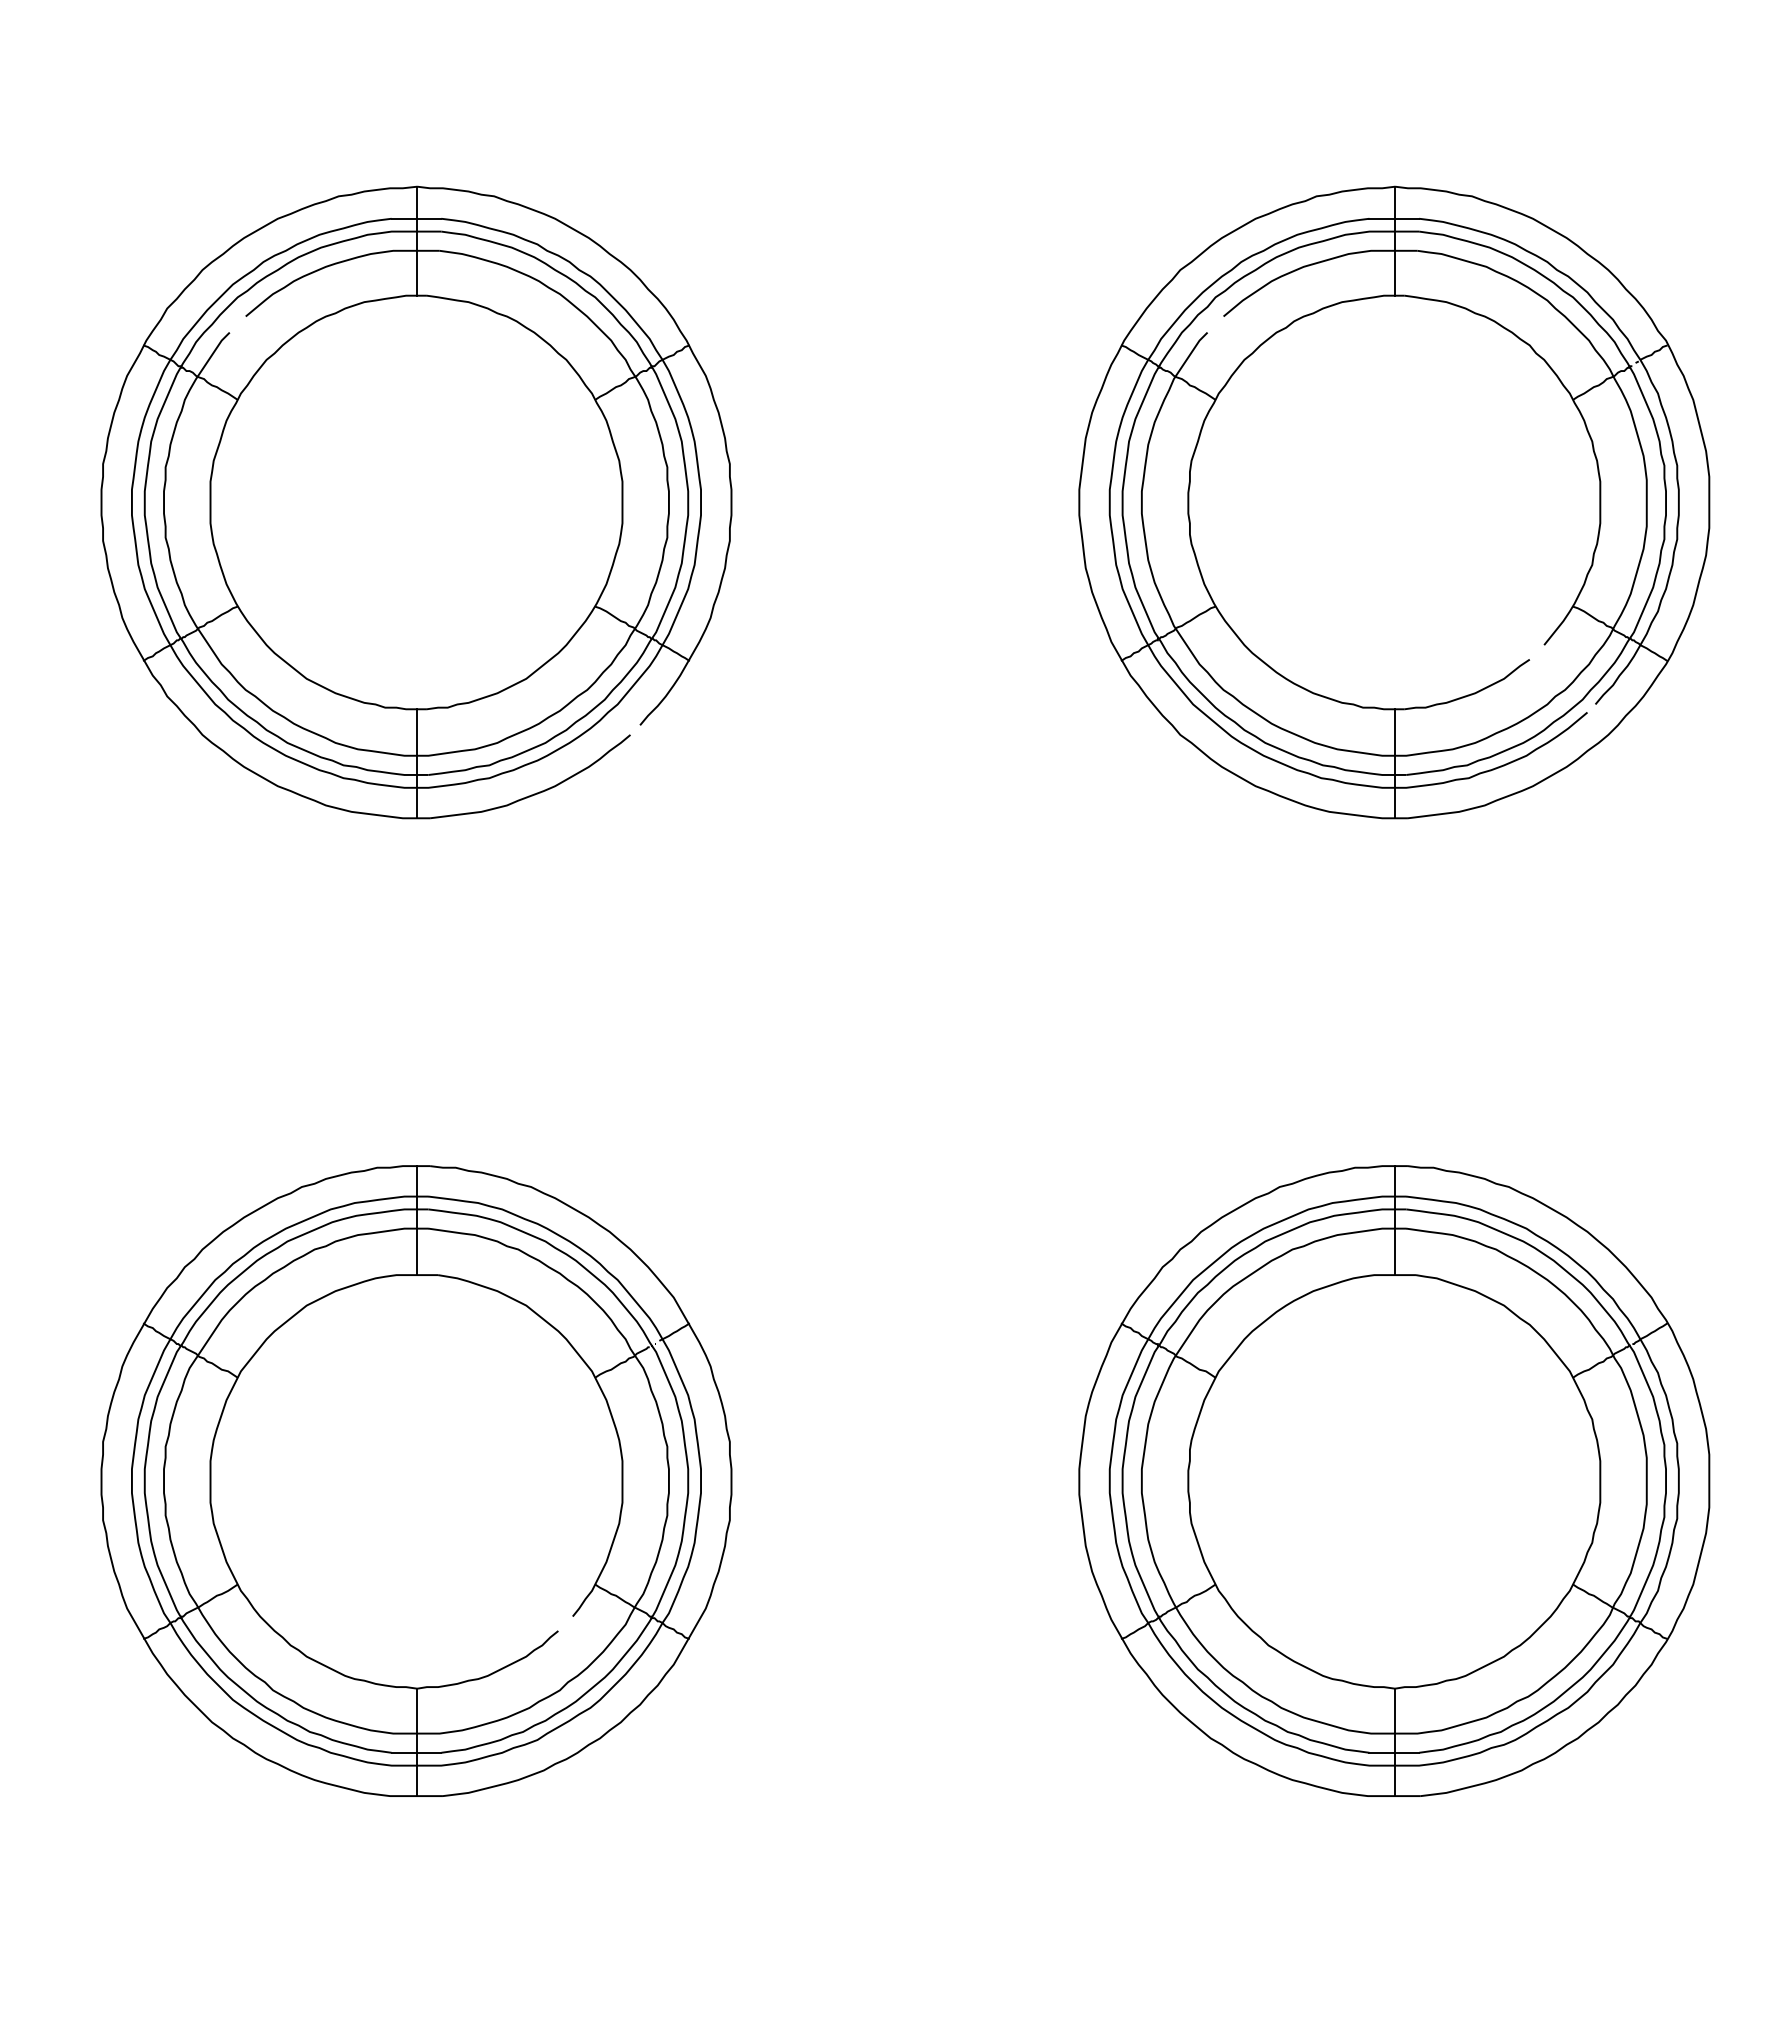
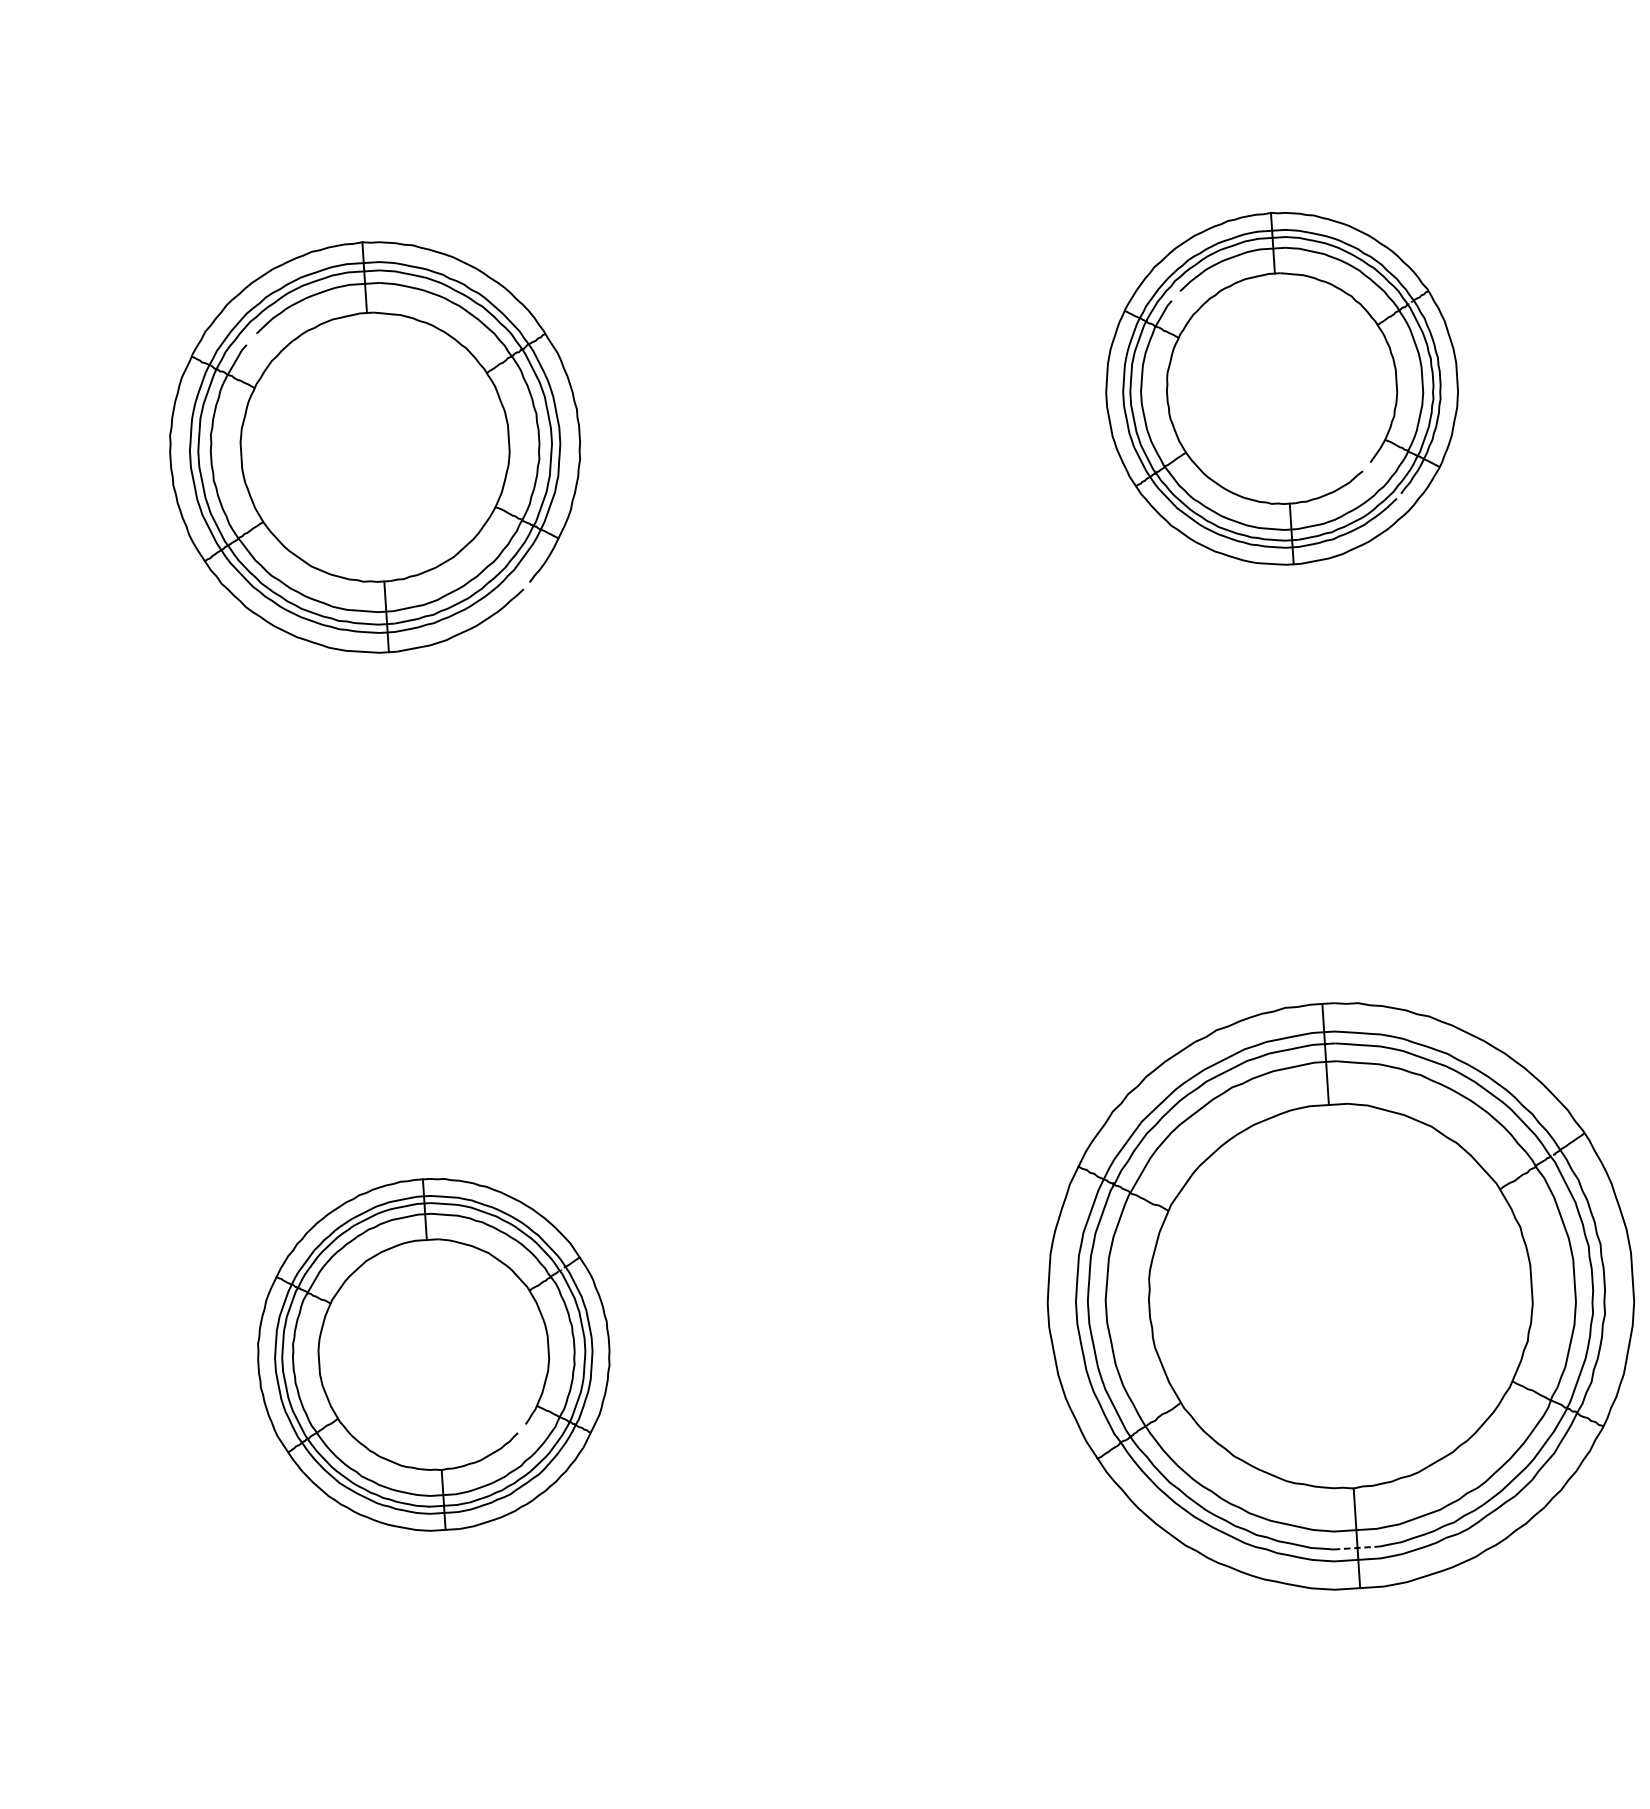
part: (416, 502) -> (375, 447), size x0.7
part: (1394, 502) -> (1281, 388), size x0.6
part: (416, 1480) -> (433, 1354), size x0.6
line: (1394, 1752) -> (1356, 1547), solid -> dashed

